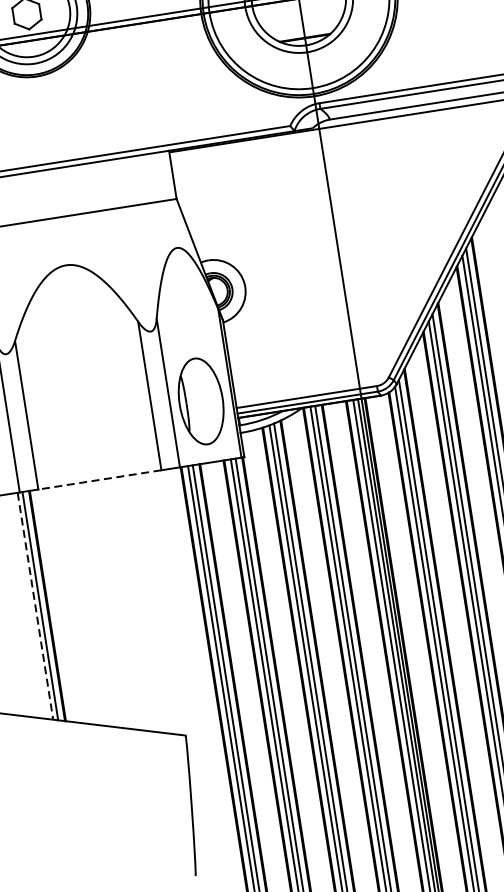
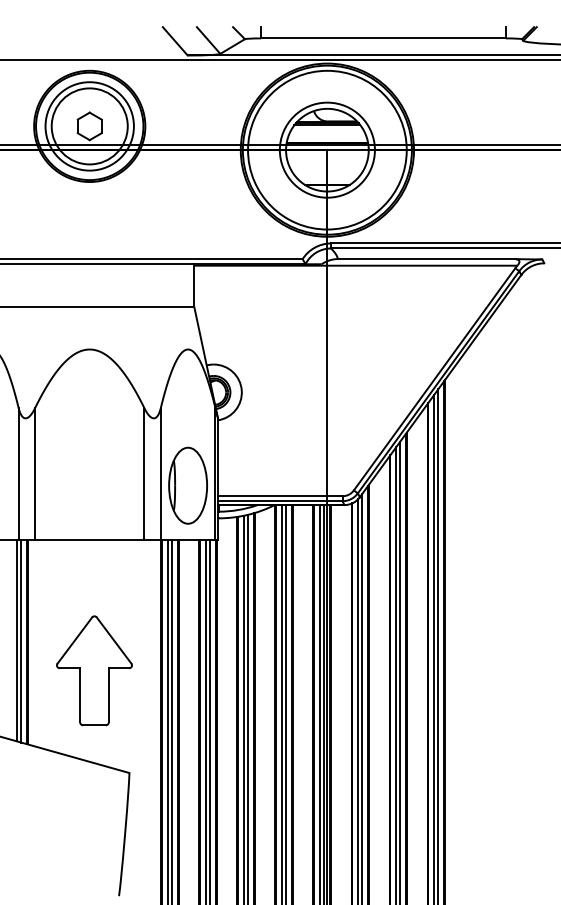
line: (99, 479) -> (89, 539), dashed -> solid
line: (35, 606) -> (16, 640), dashed -> solid
part: (128, 626) -> (94, 670), added

